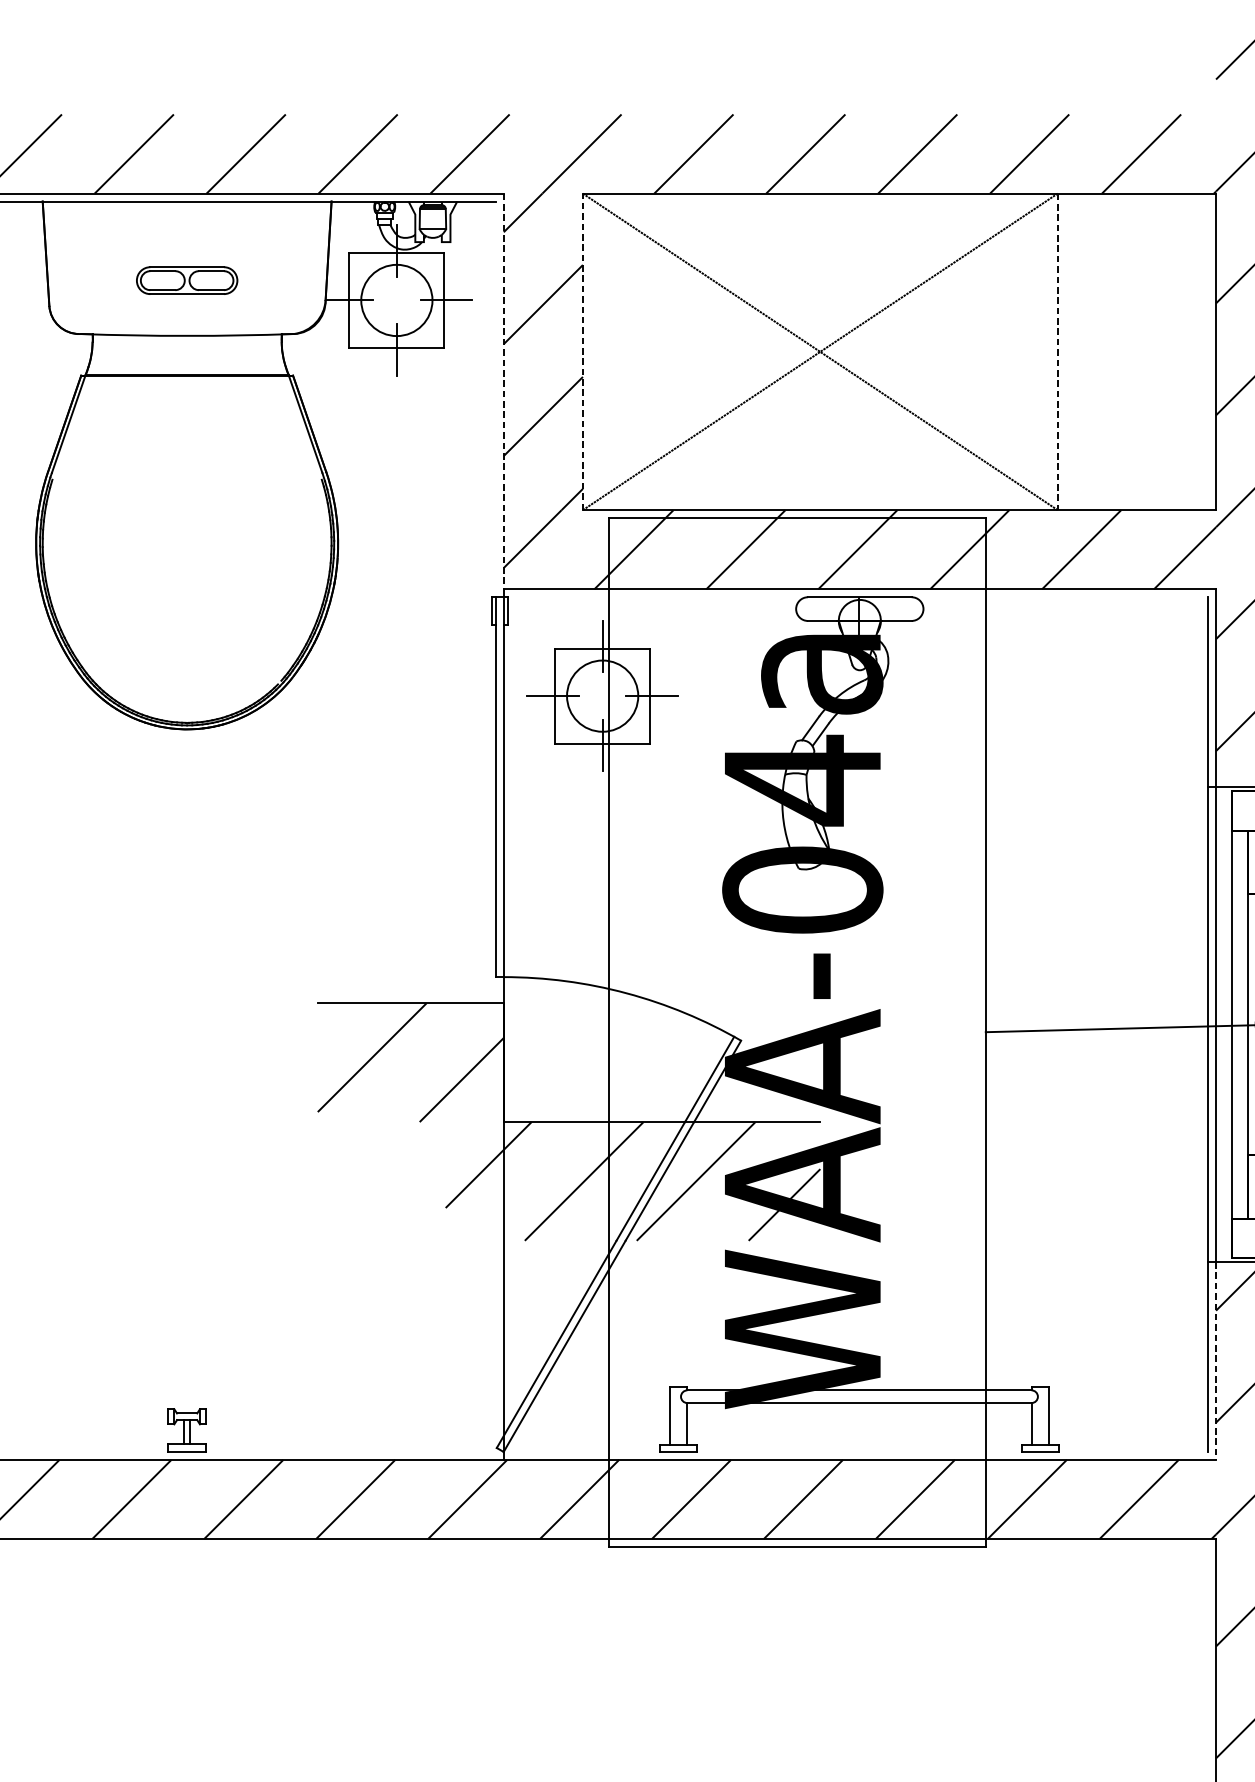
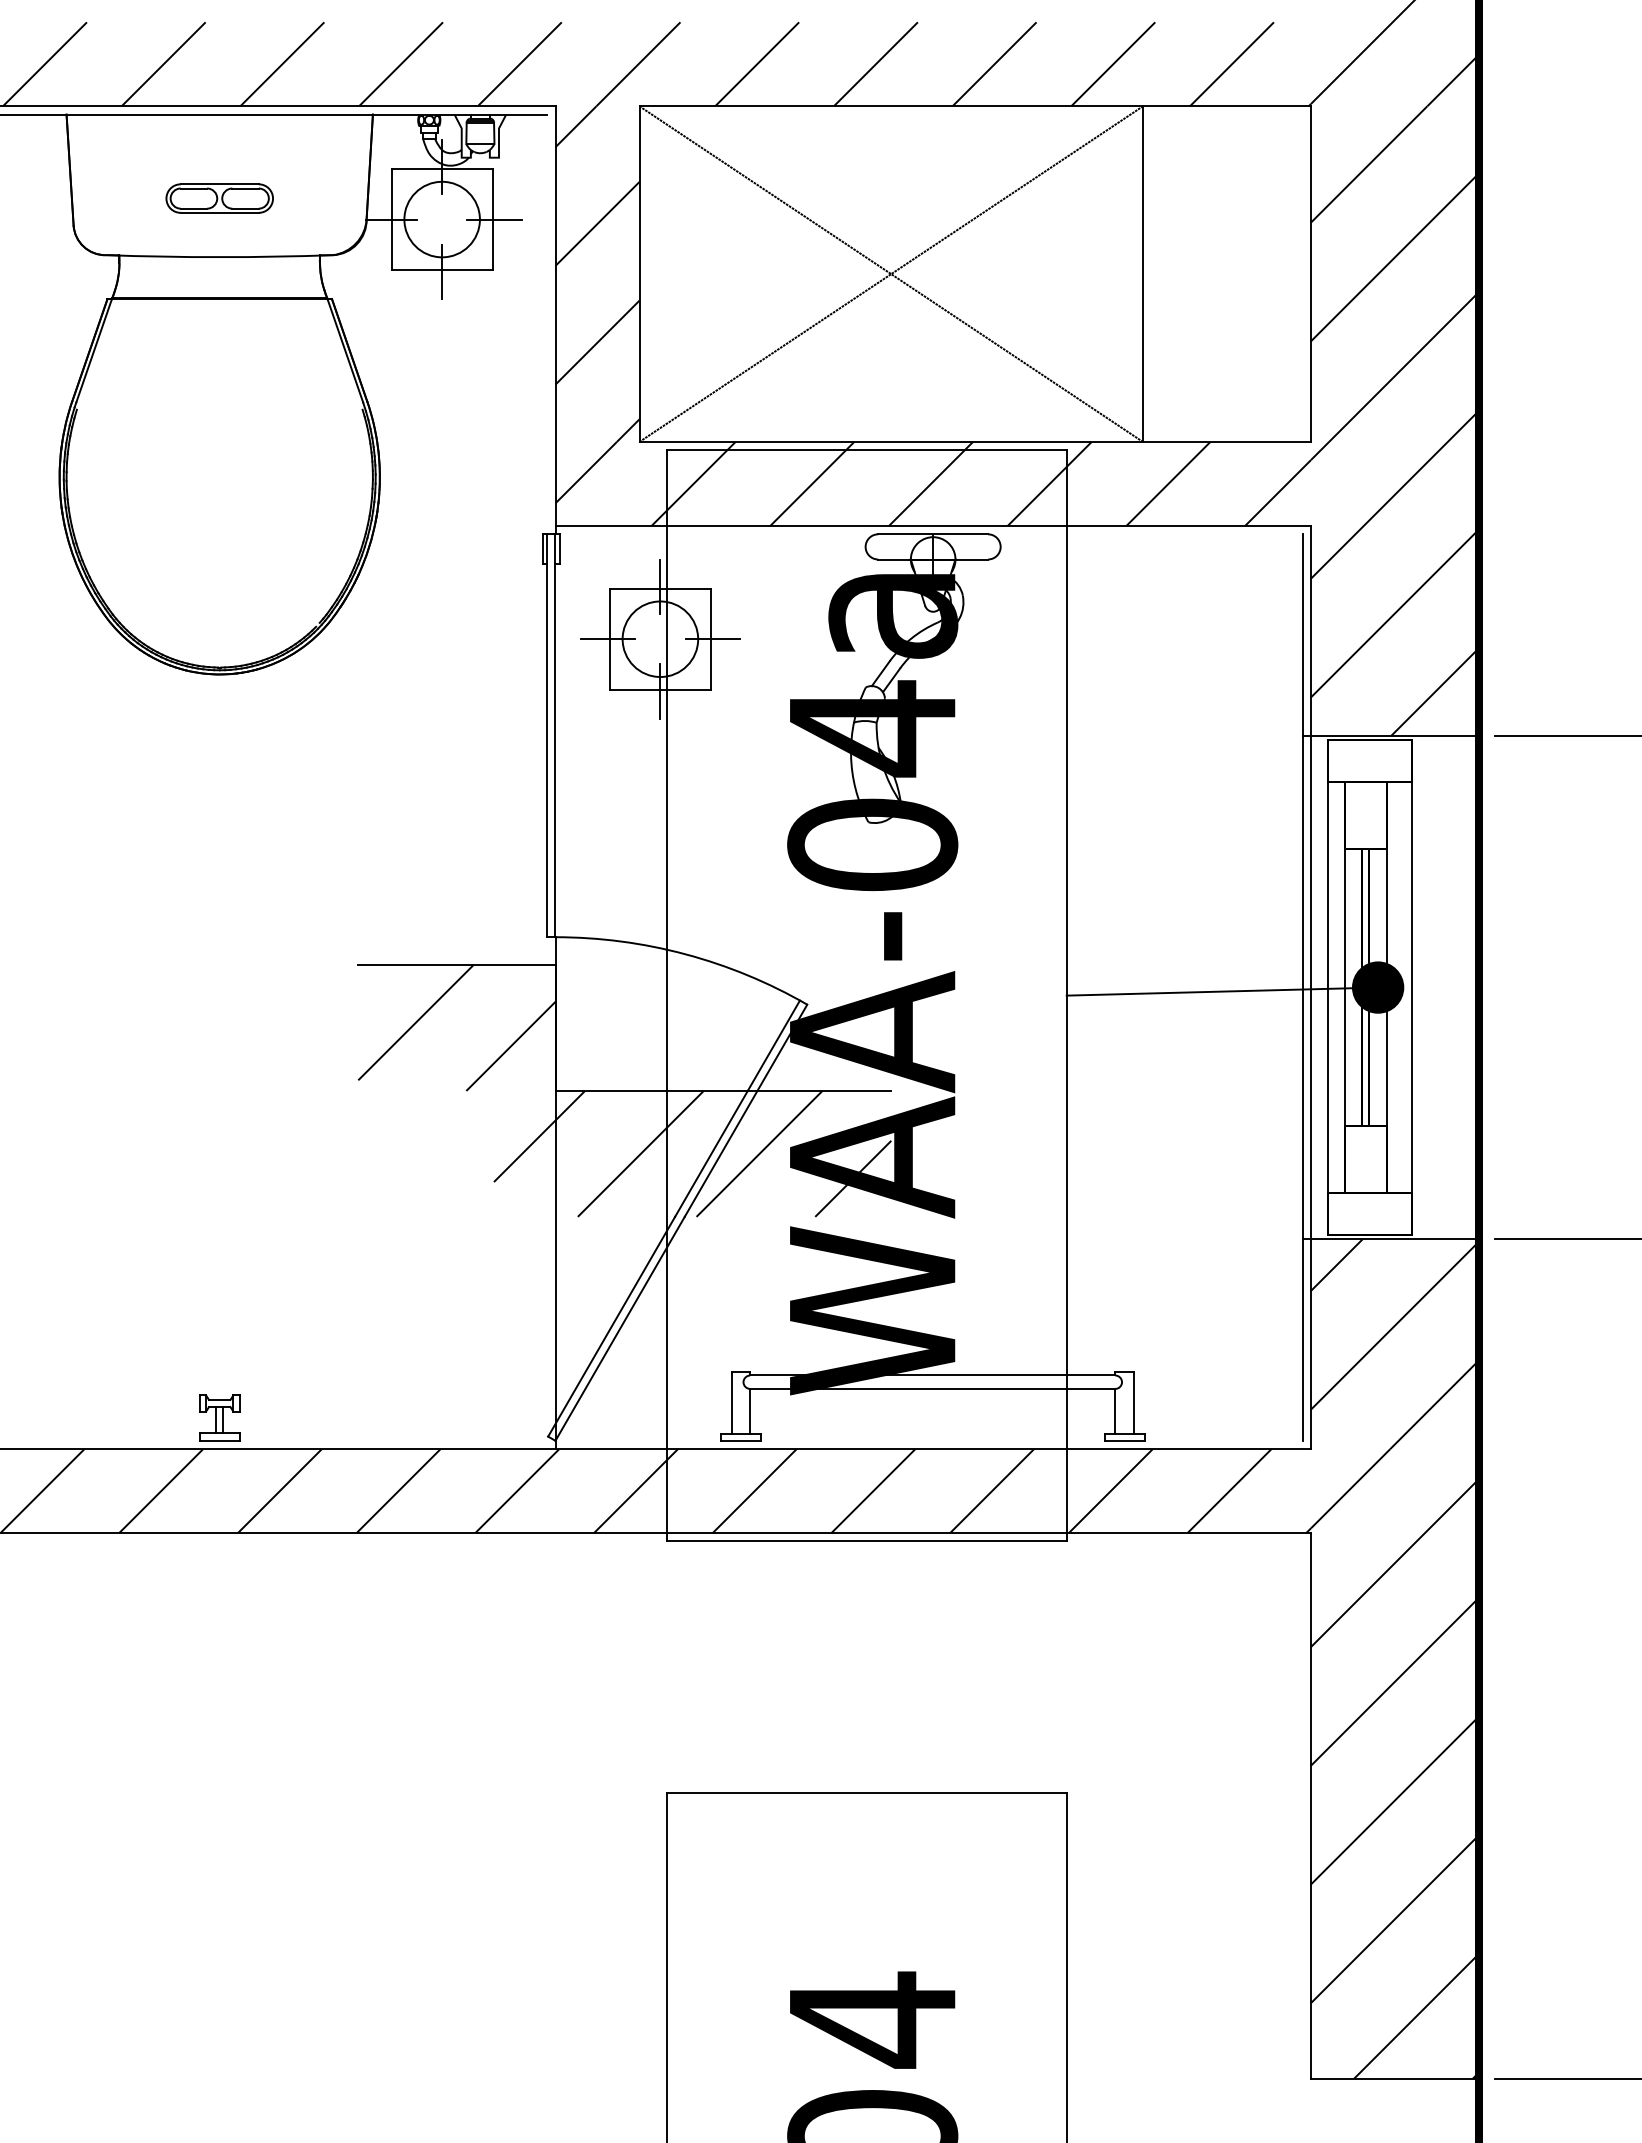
line: (582, 352) -> (639, 274), dashed -> solid
line: (1058, 352) -> (1143, 274), dashed -> solid
line: (503, 391) -> (555, 316), dashed -> solid
line: (1215, 1361) -> (1310, 1344), dashed -> solid

